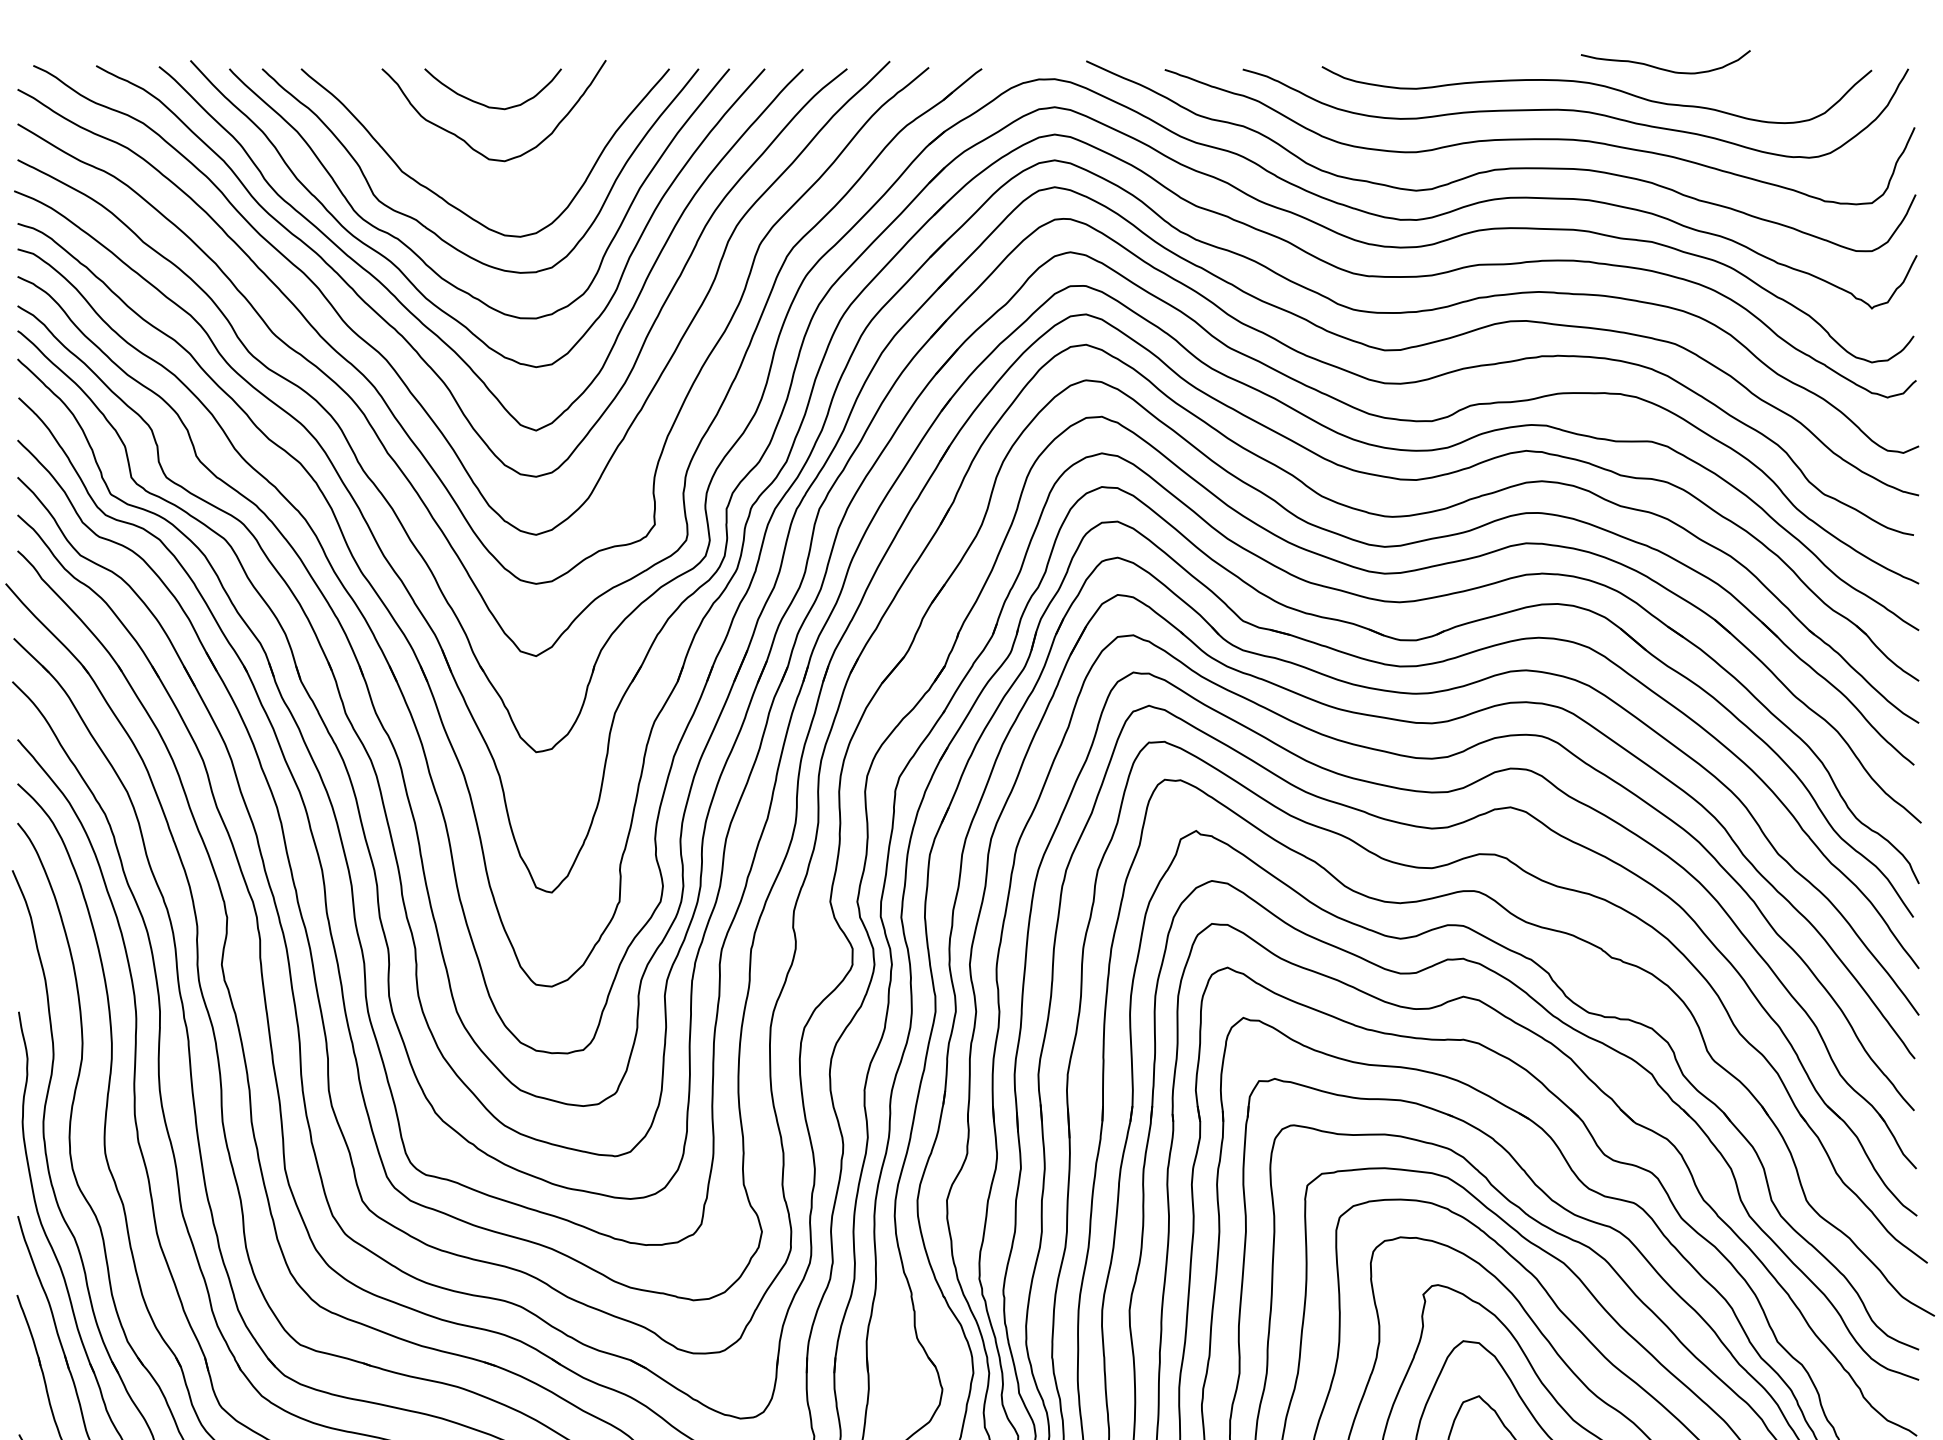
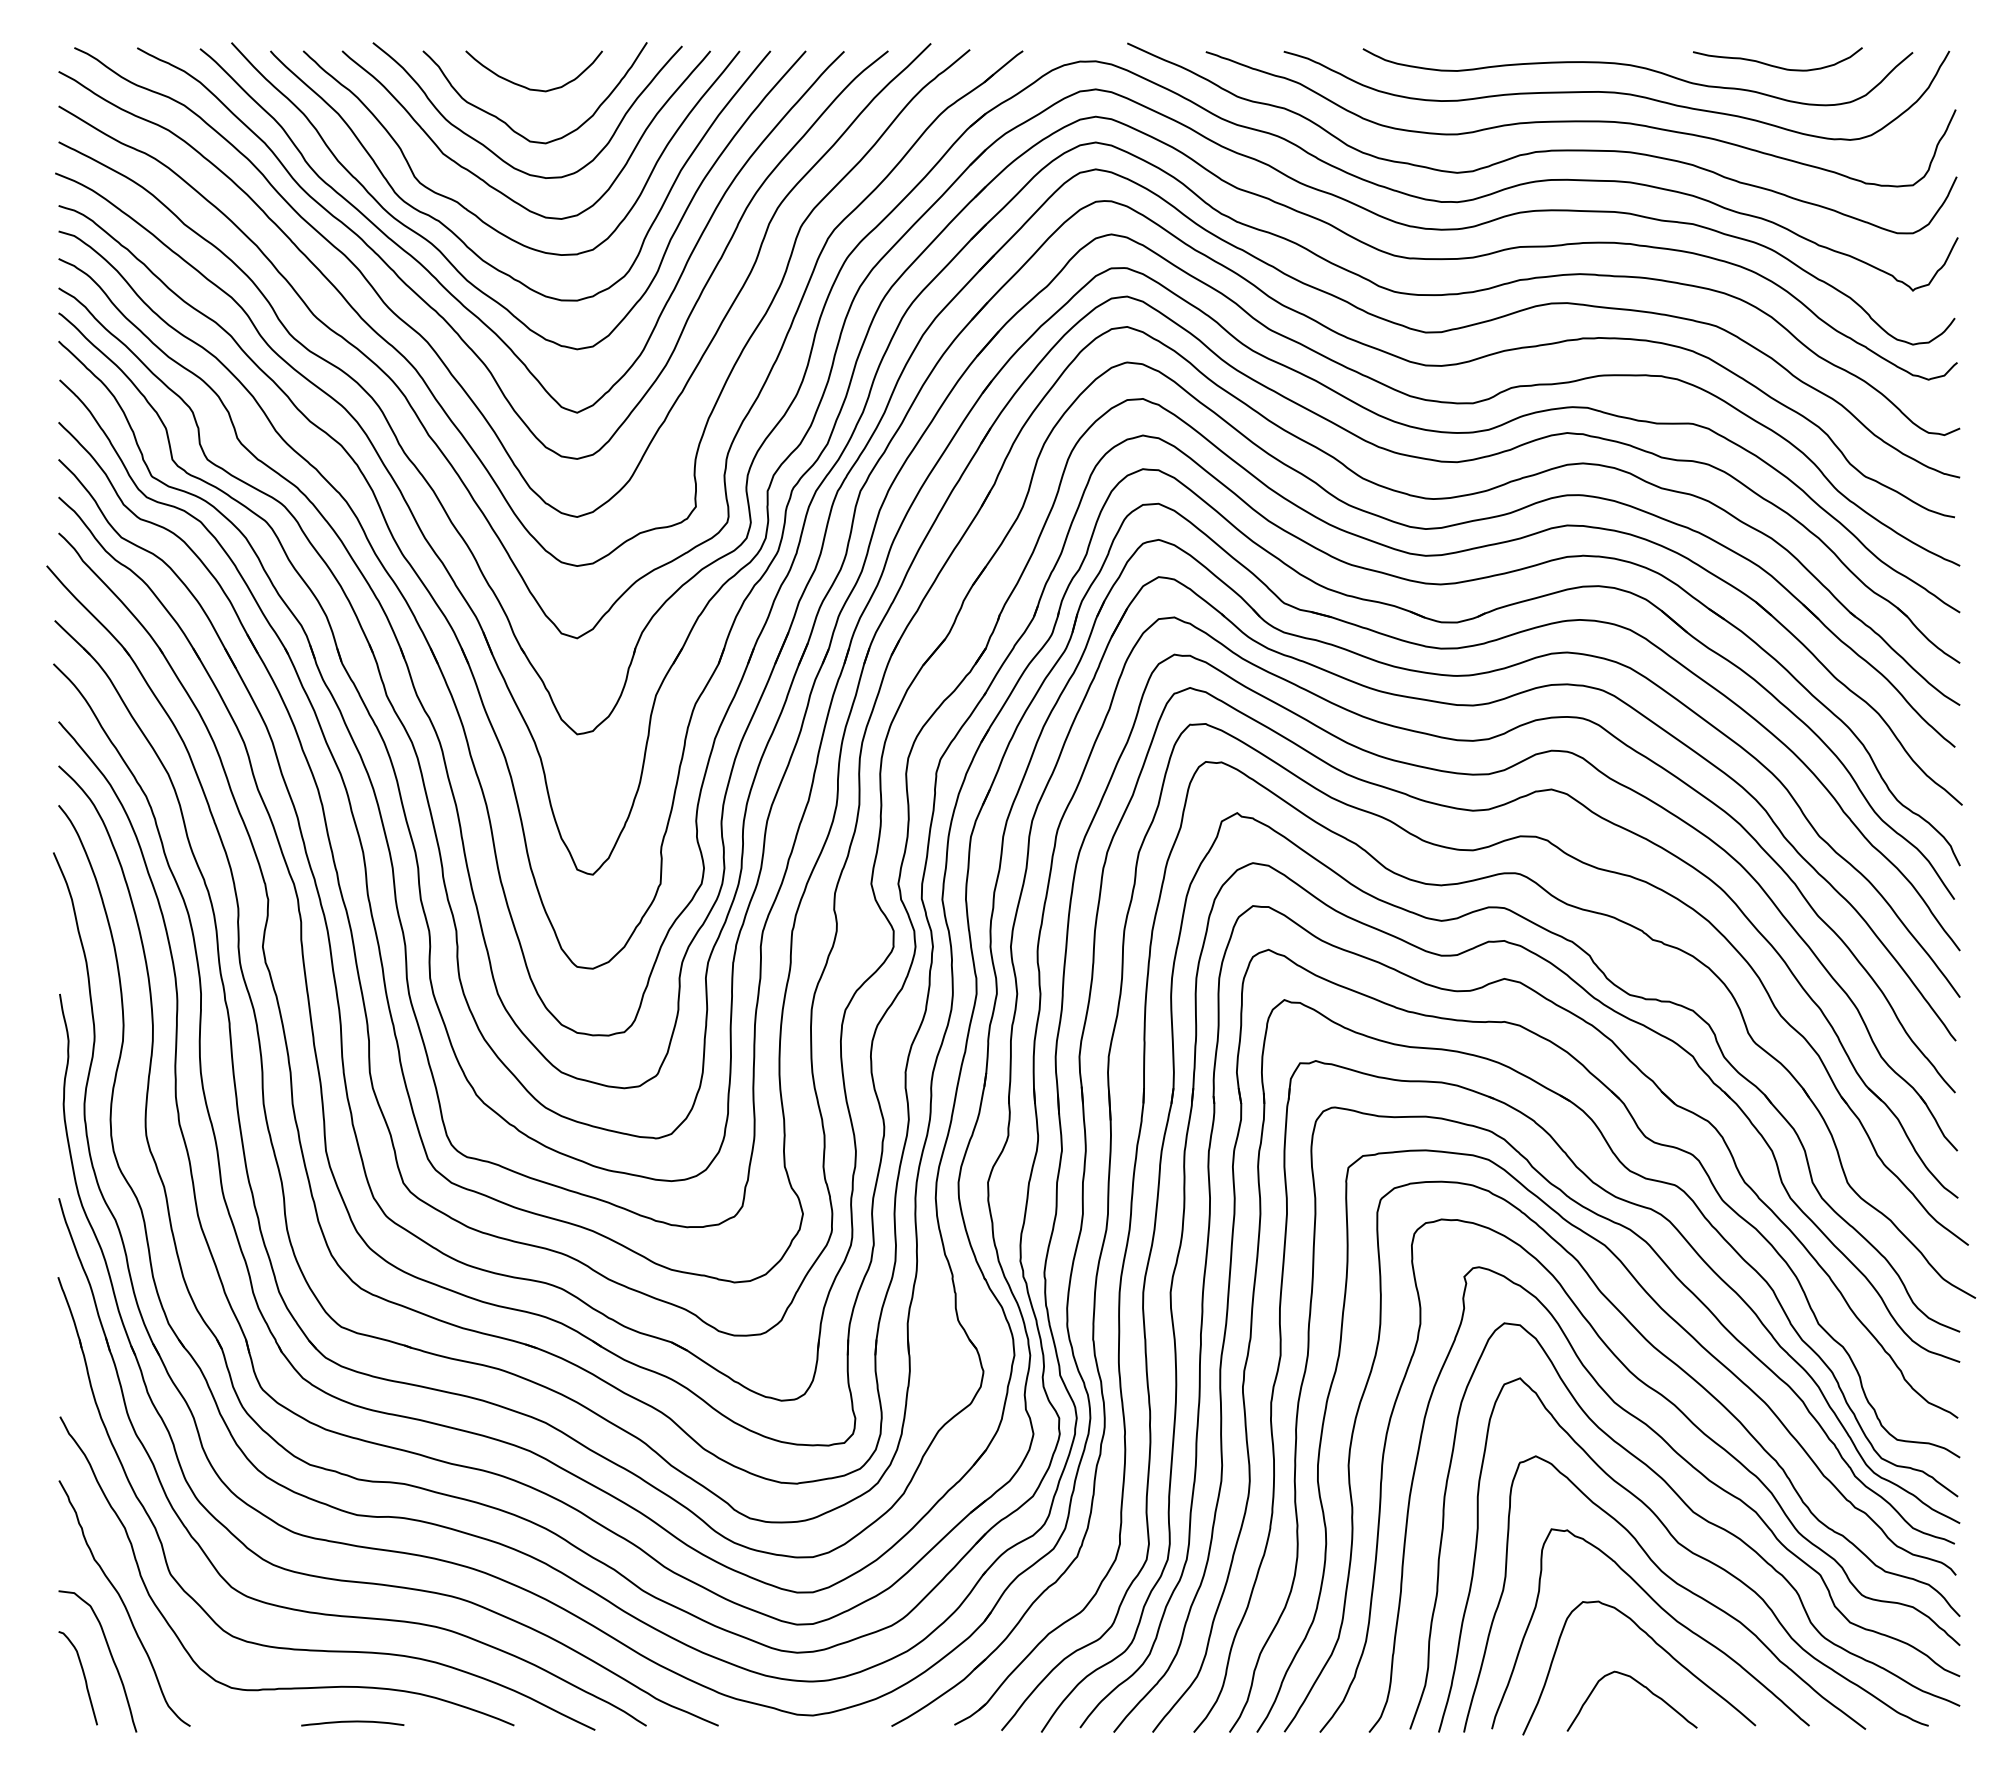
curve: (1663, 68) -> (1775, 65), moved
curve: (452, 169) -> (493, 151), added

